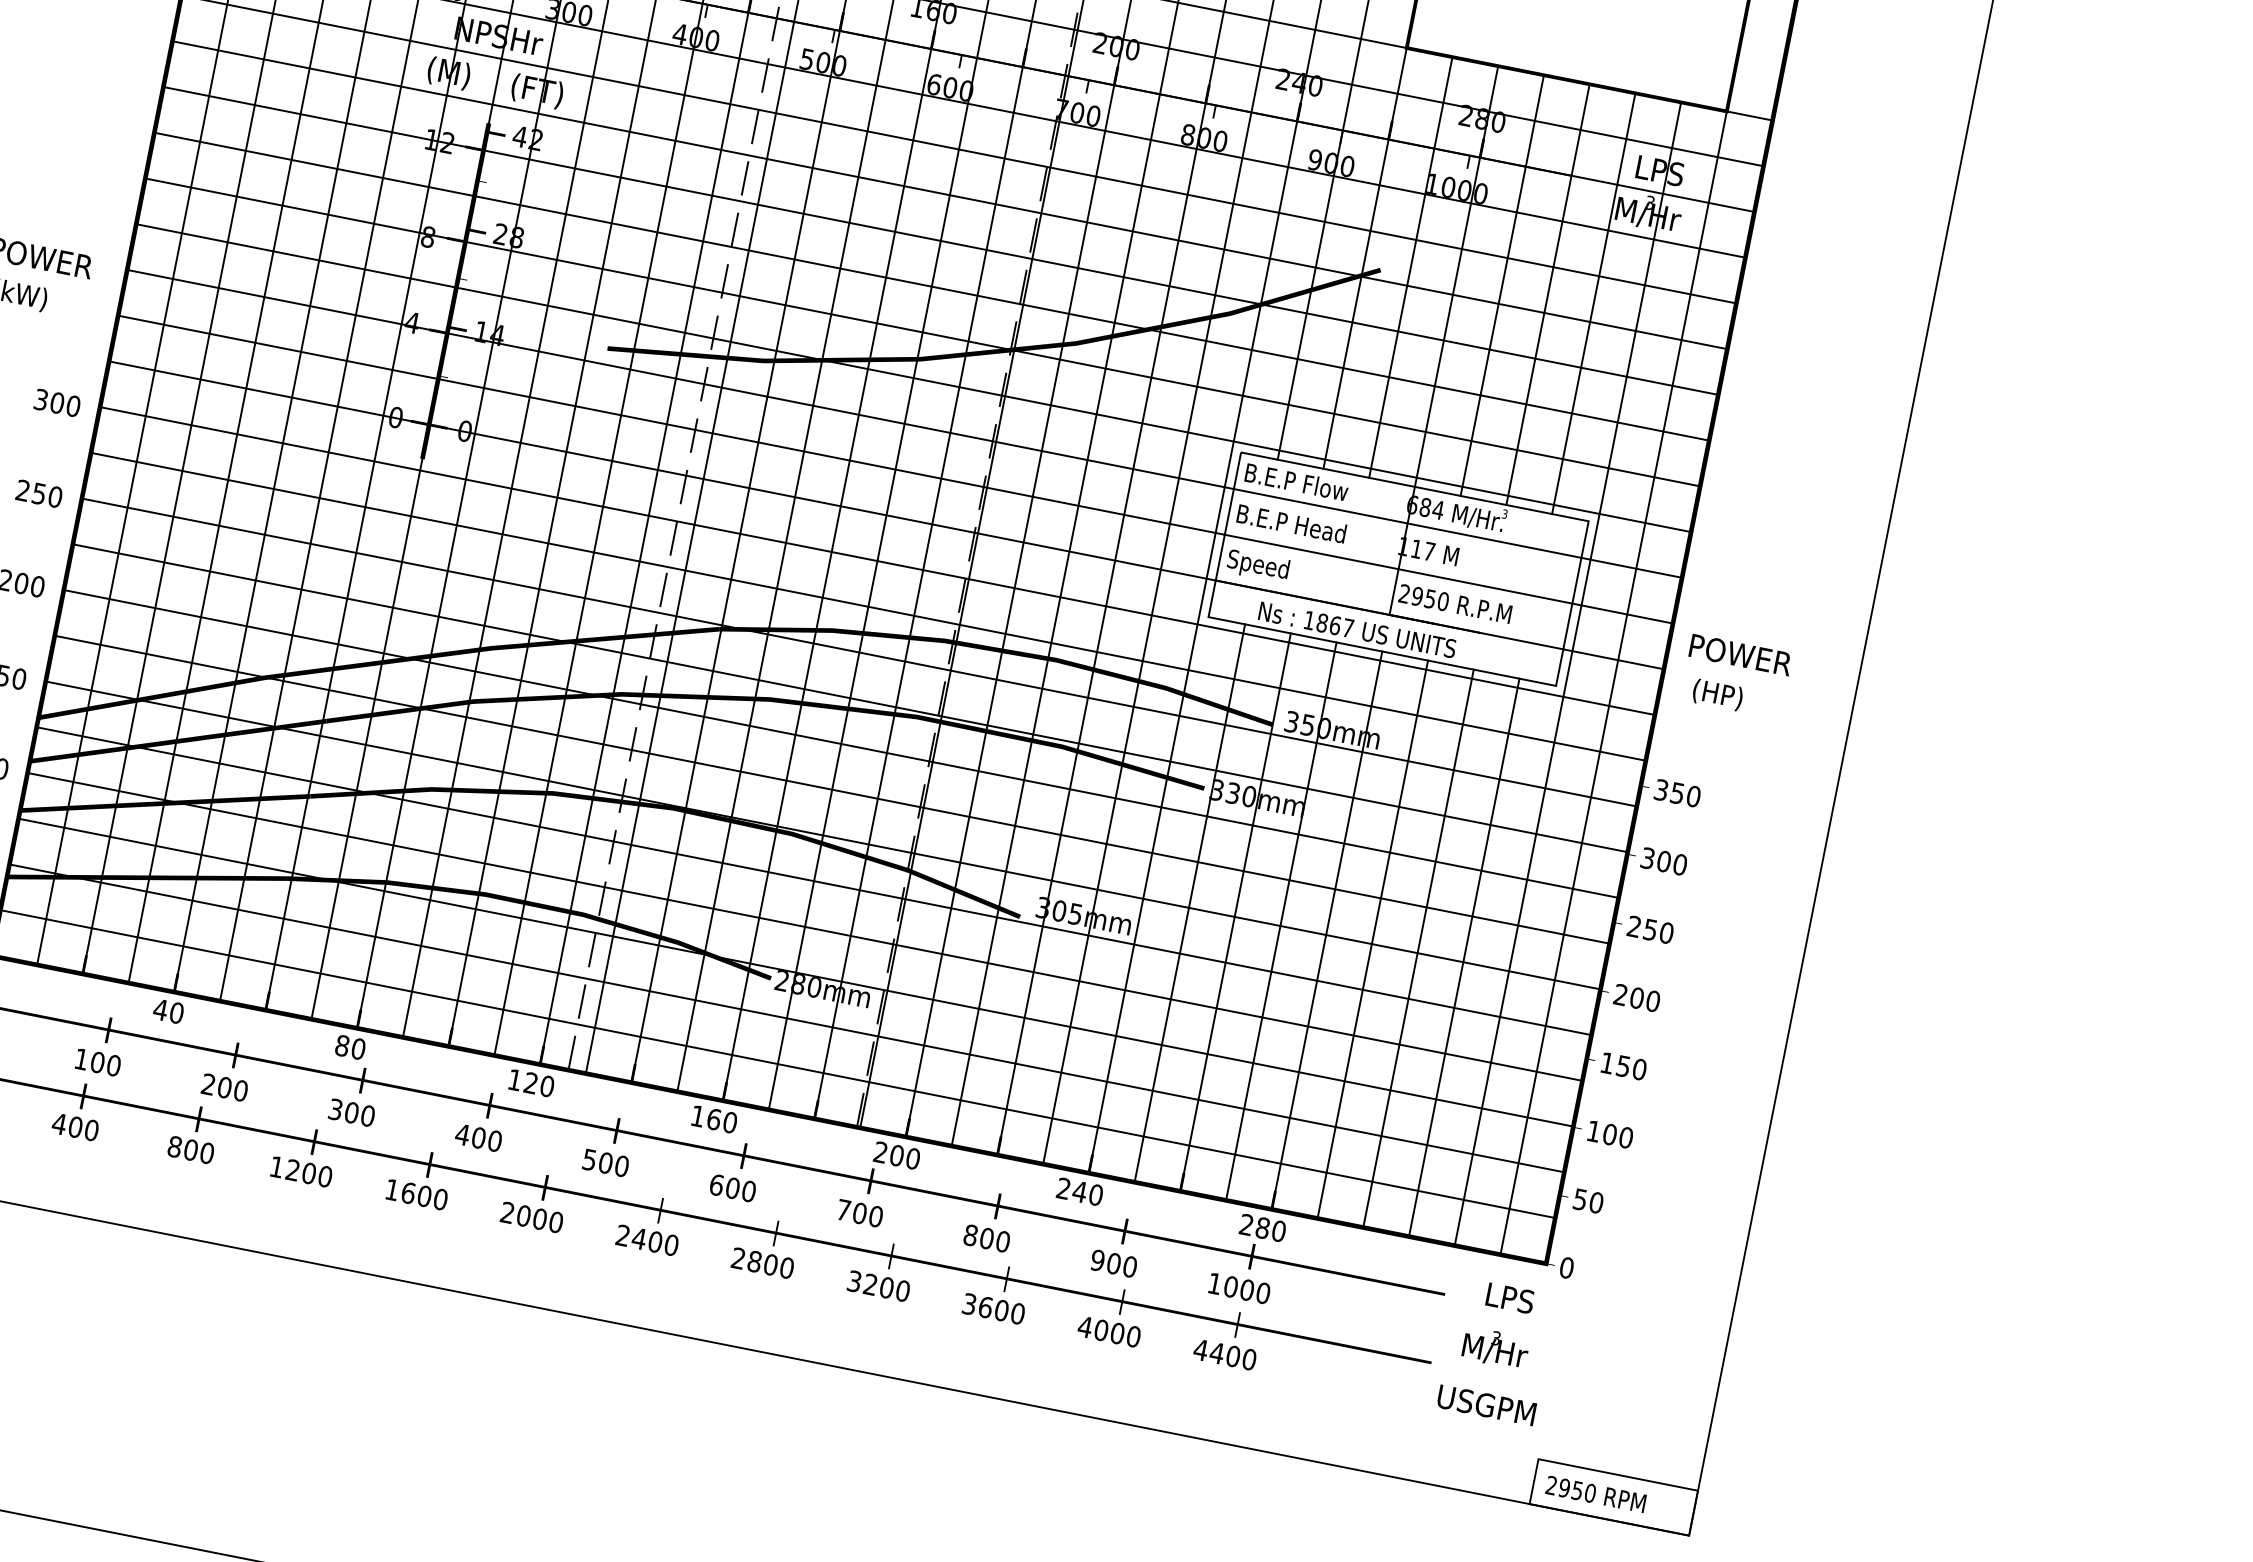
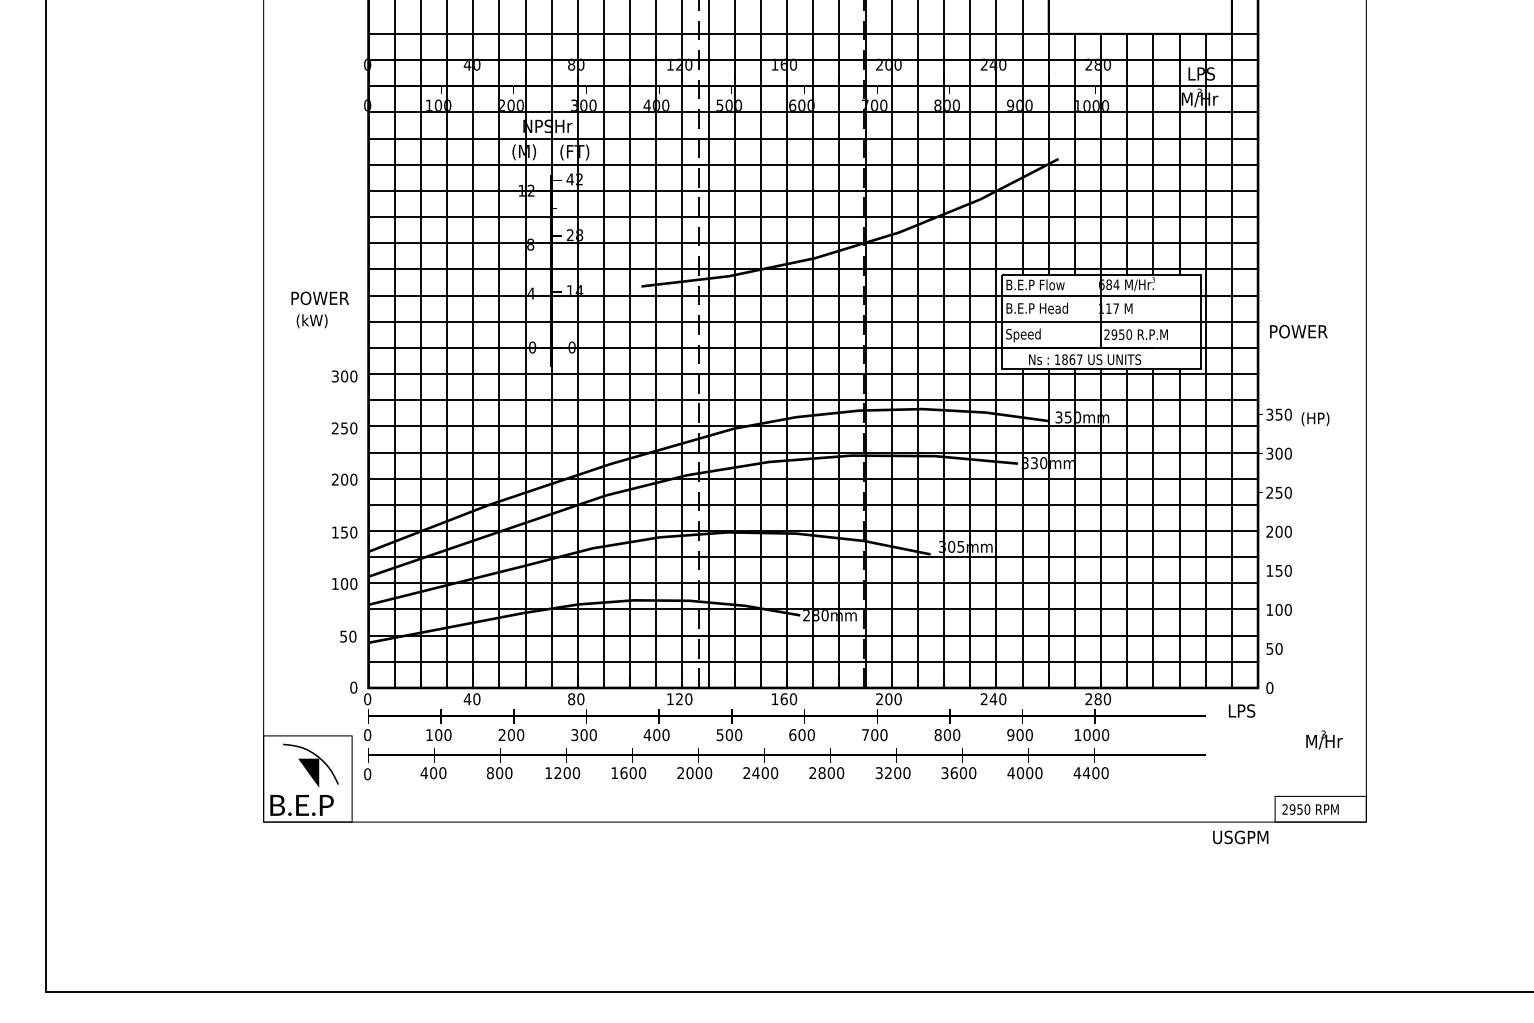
text: (1717, 695) -> (1315, 419), moved
text: (1495, 1347) -> (1324, 739), moved
text: (1486, 1405) -> (1240, 837), moved

